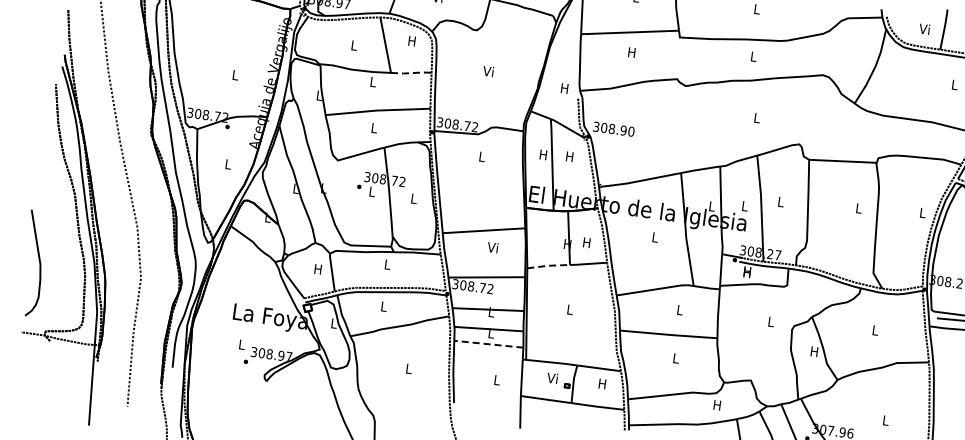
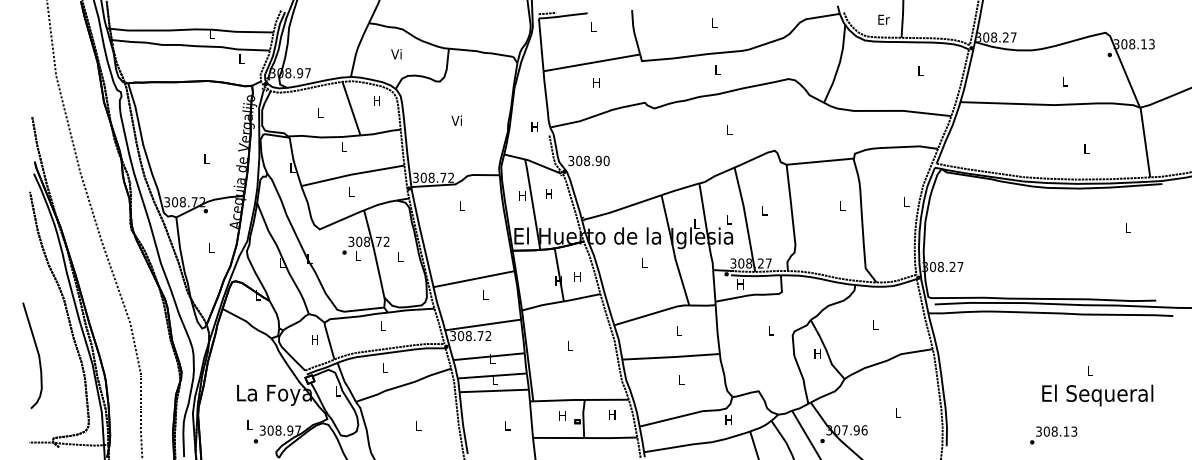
text: (924, 29) -> (883, 19), Vi -> Er
line: (411, 72) -> (380, 132), dashed -> solid
text: (492, 247) -> (484, 294), Vi -> L
curve: (38, 262) -> (37, 354), moved
line: (548, 266) -> (542, 305), dashed -> solid
line: (489, 343) -> (494, 390), dashed -> solid
text: (552, 377) -> (561, 415), Vi -> H

